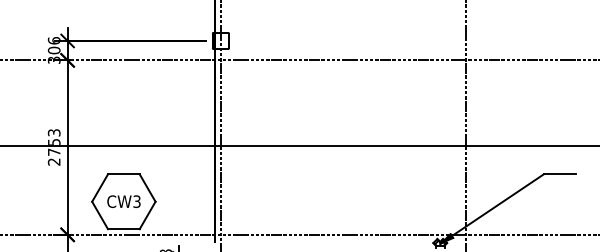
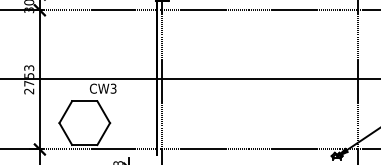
text: (123, 201) -> (102, 88), moved

